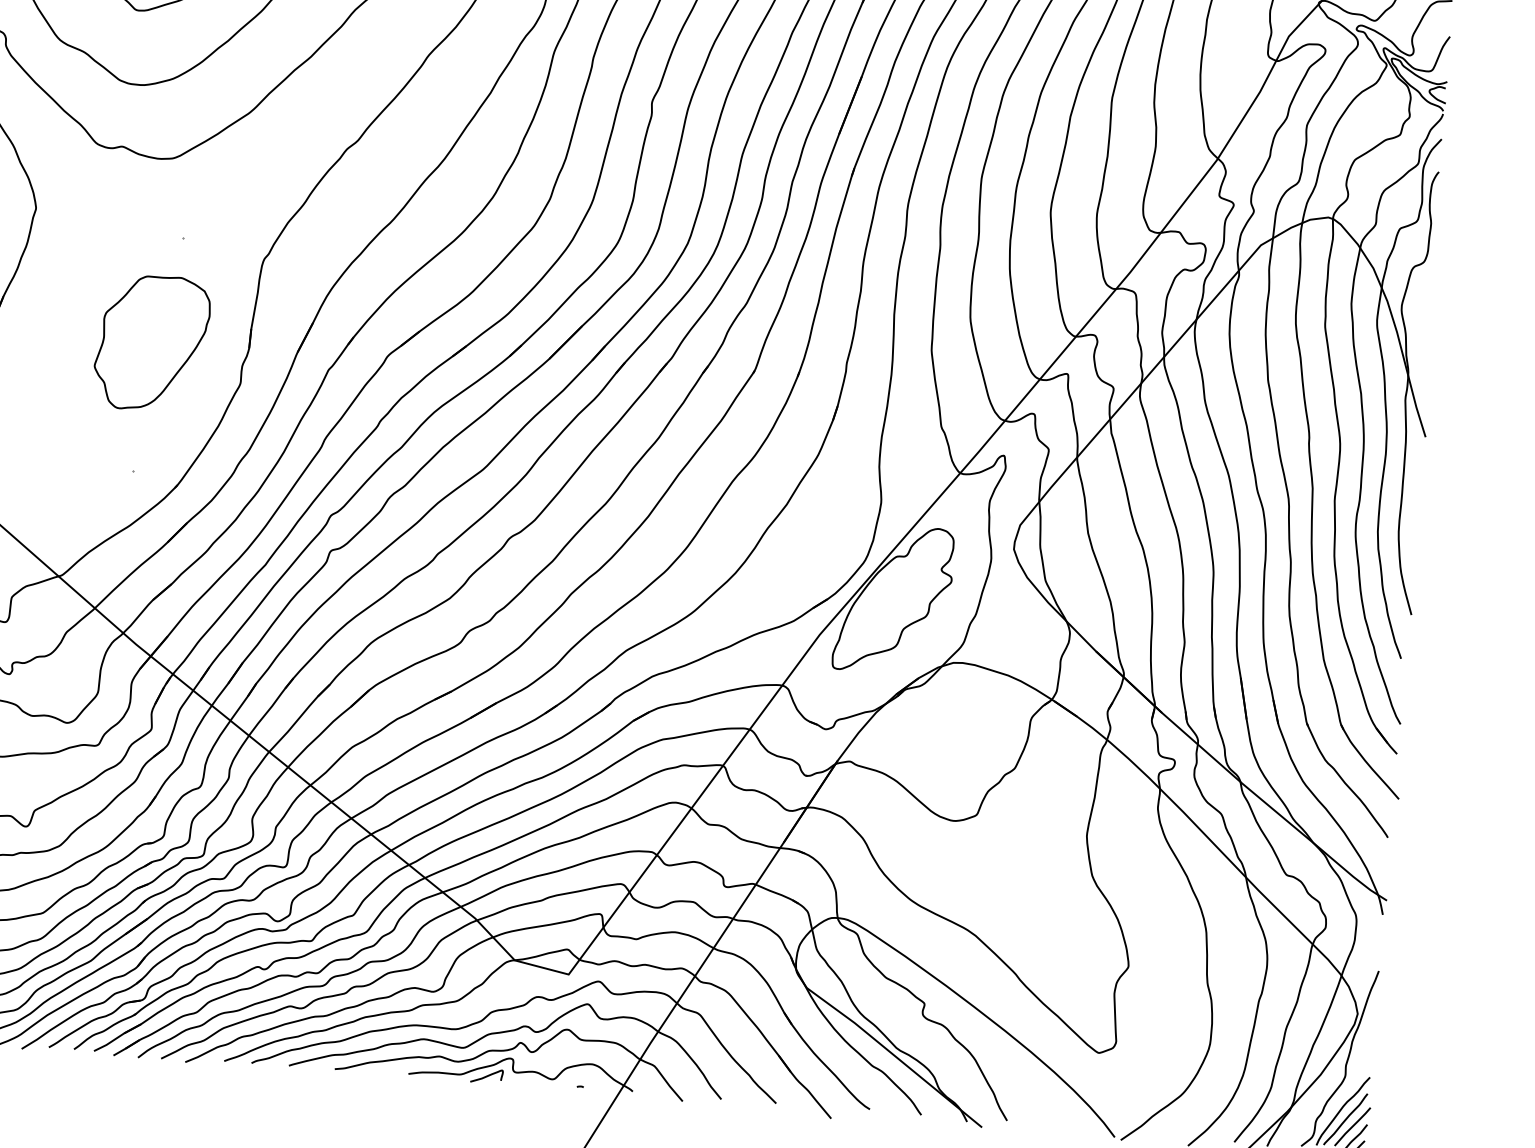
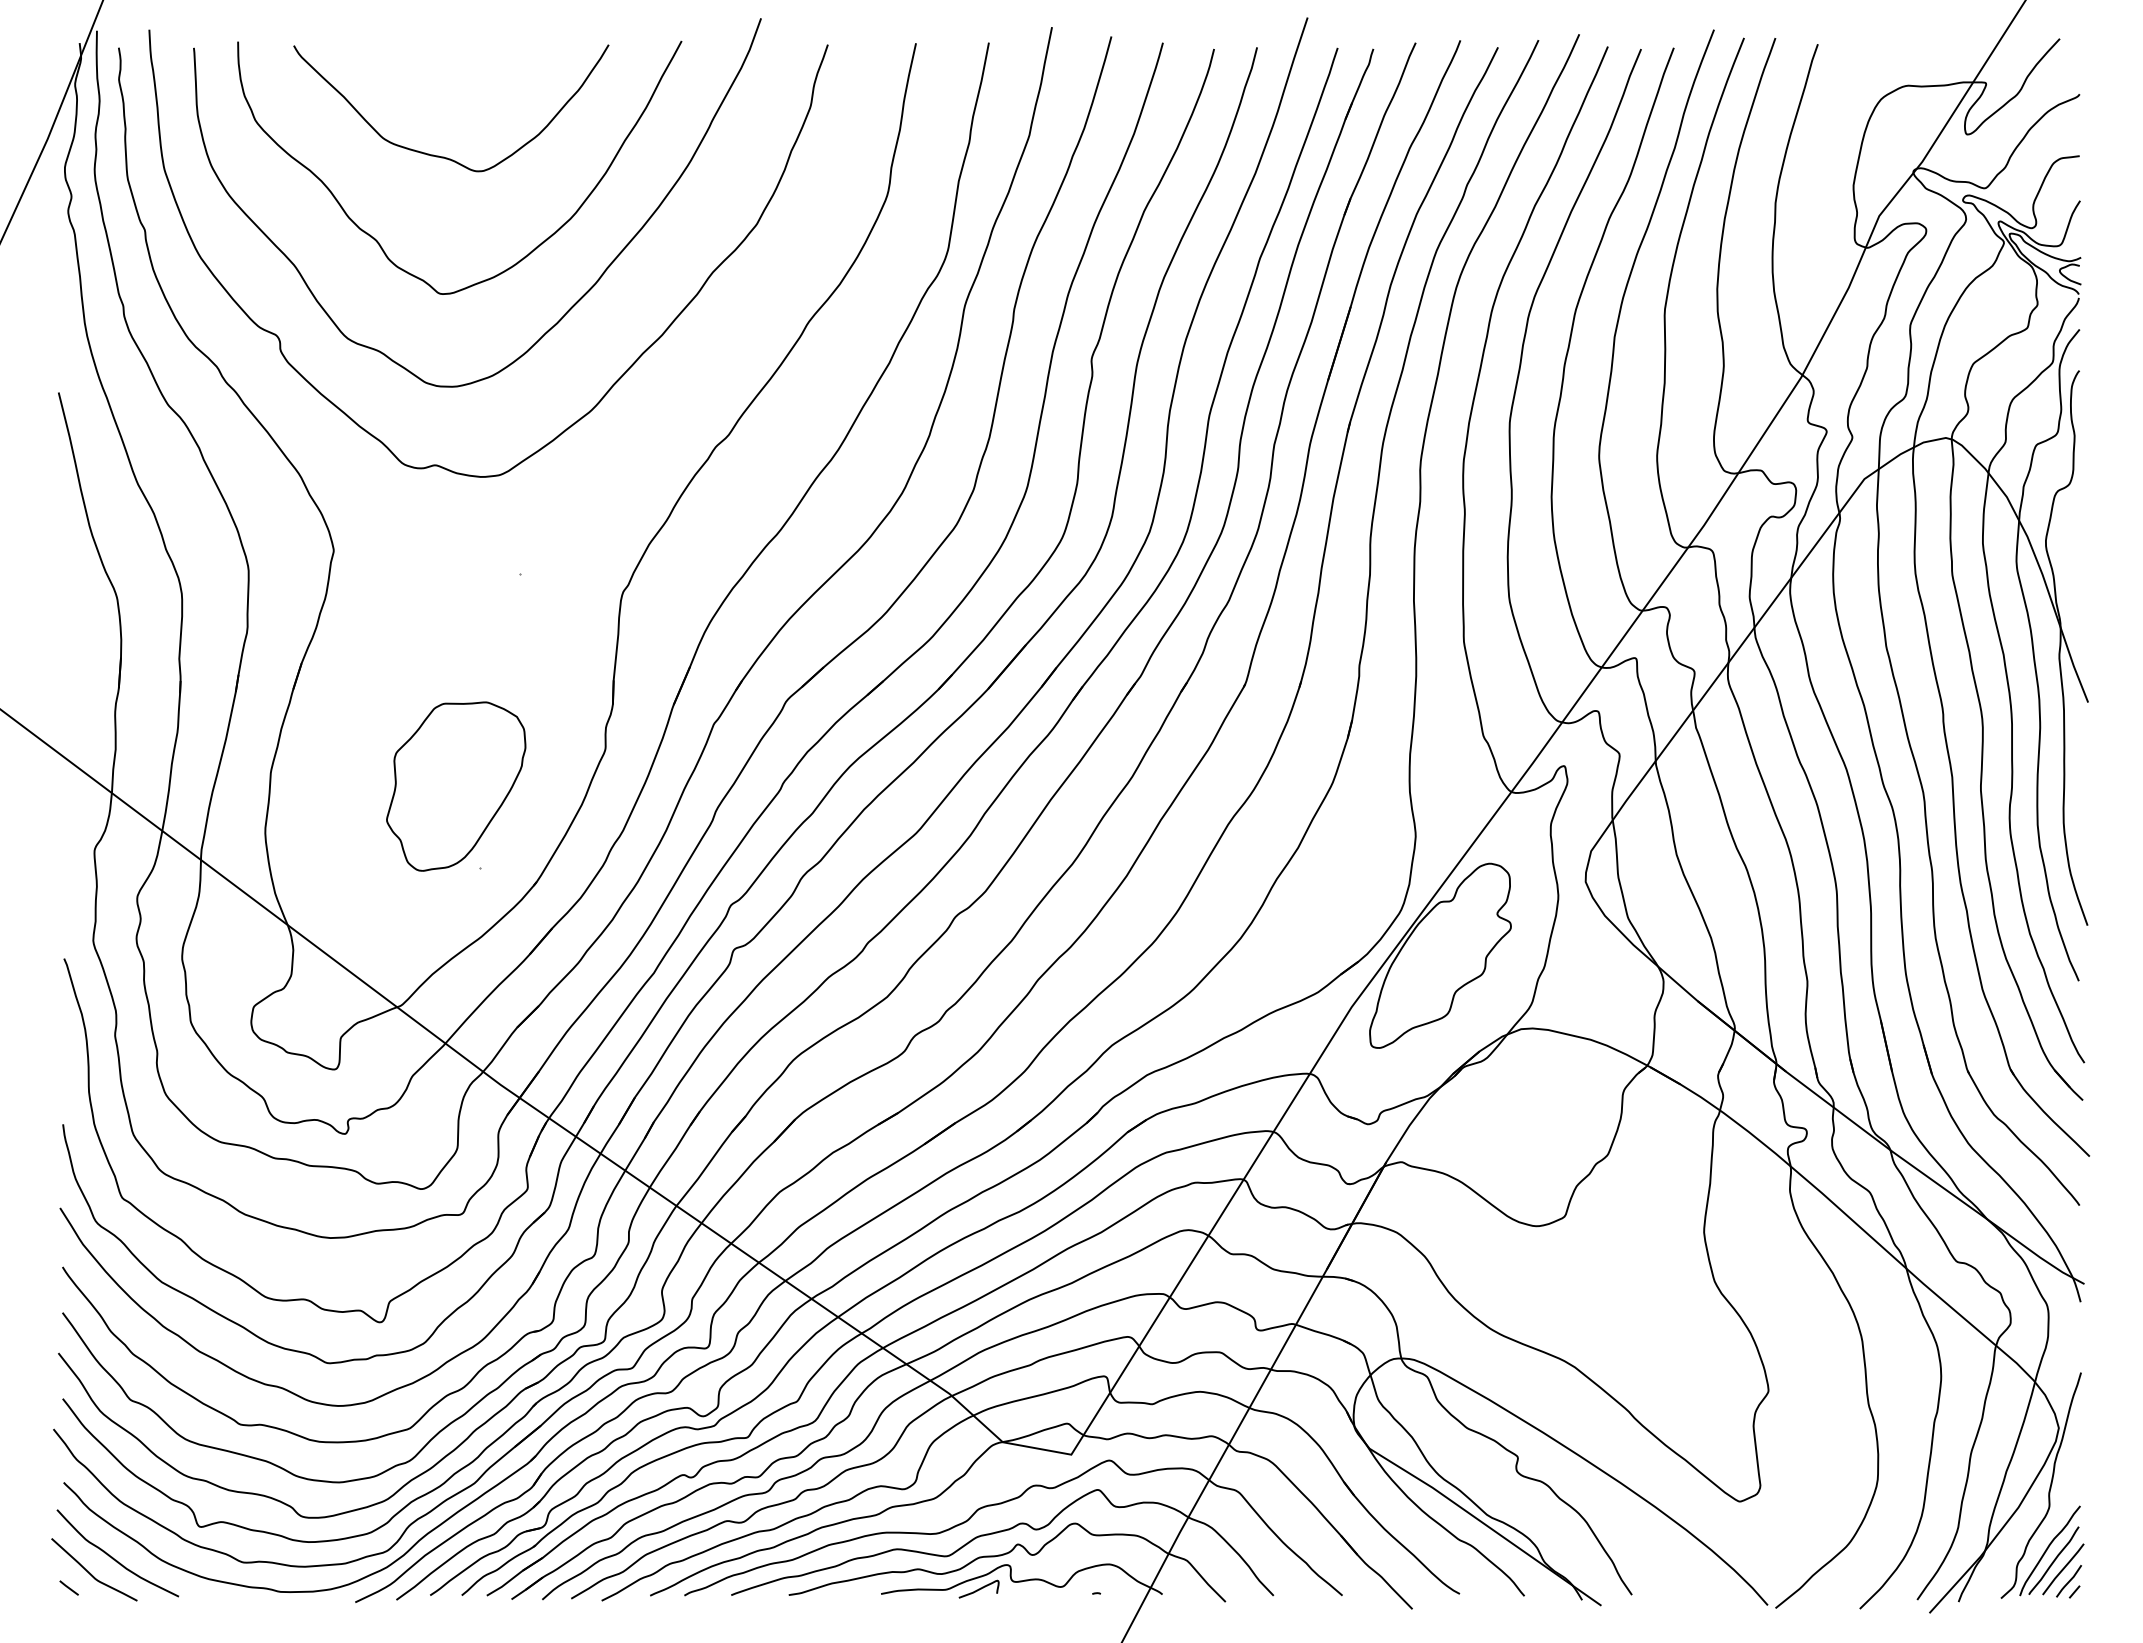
part: (152, 343) -> (456, 786), moved

